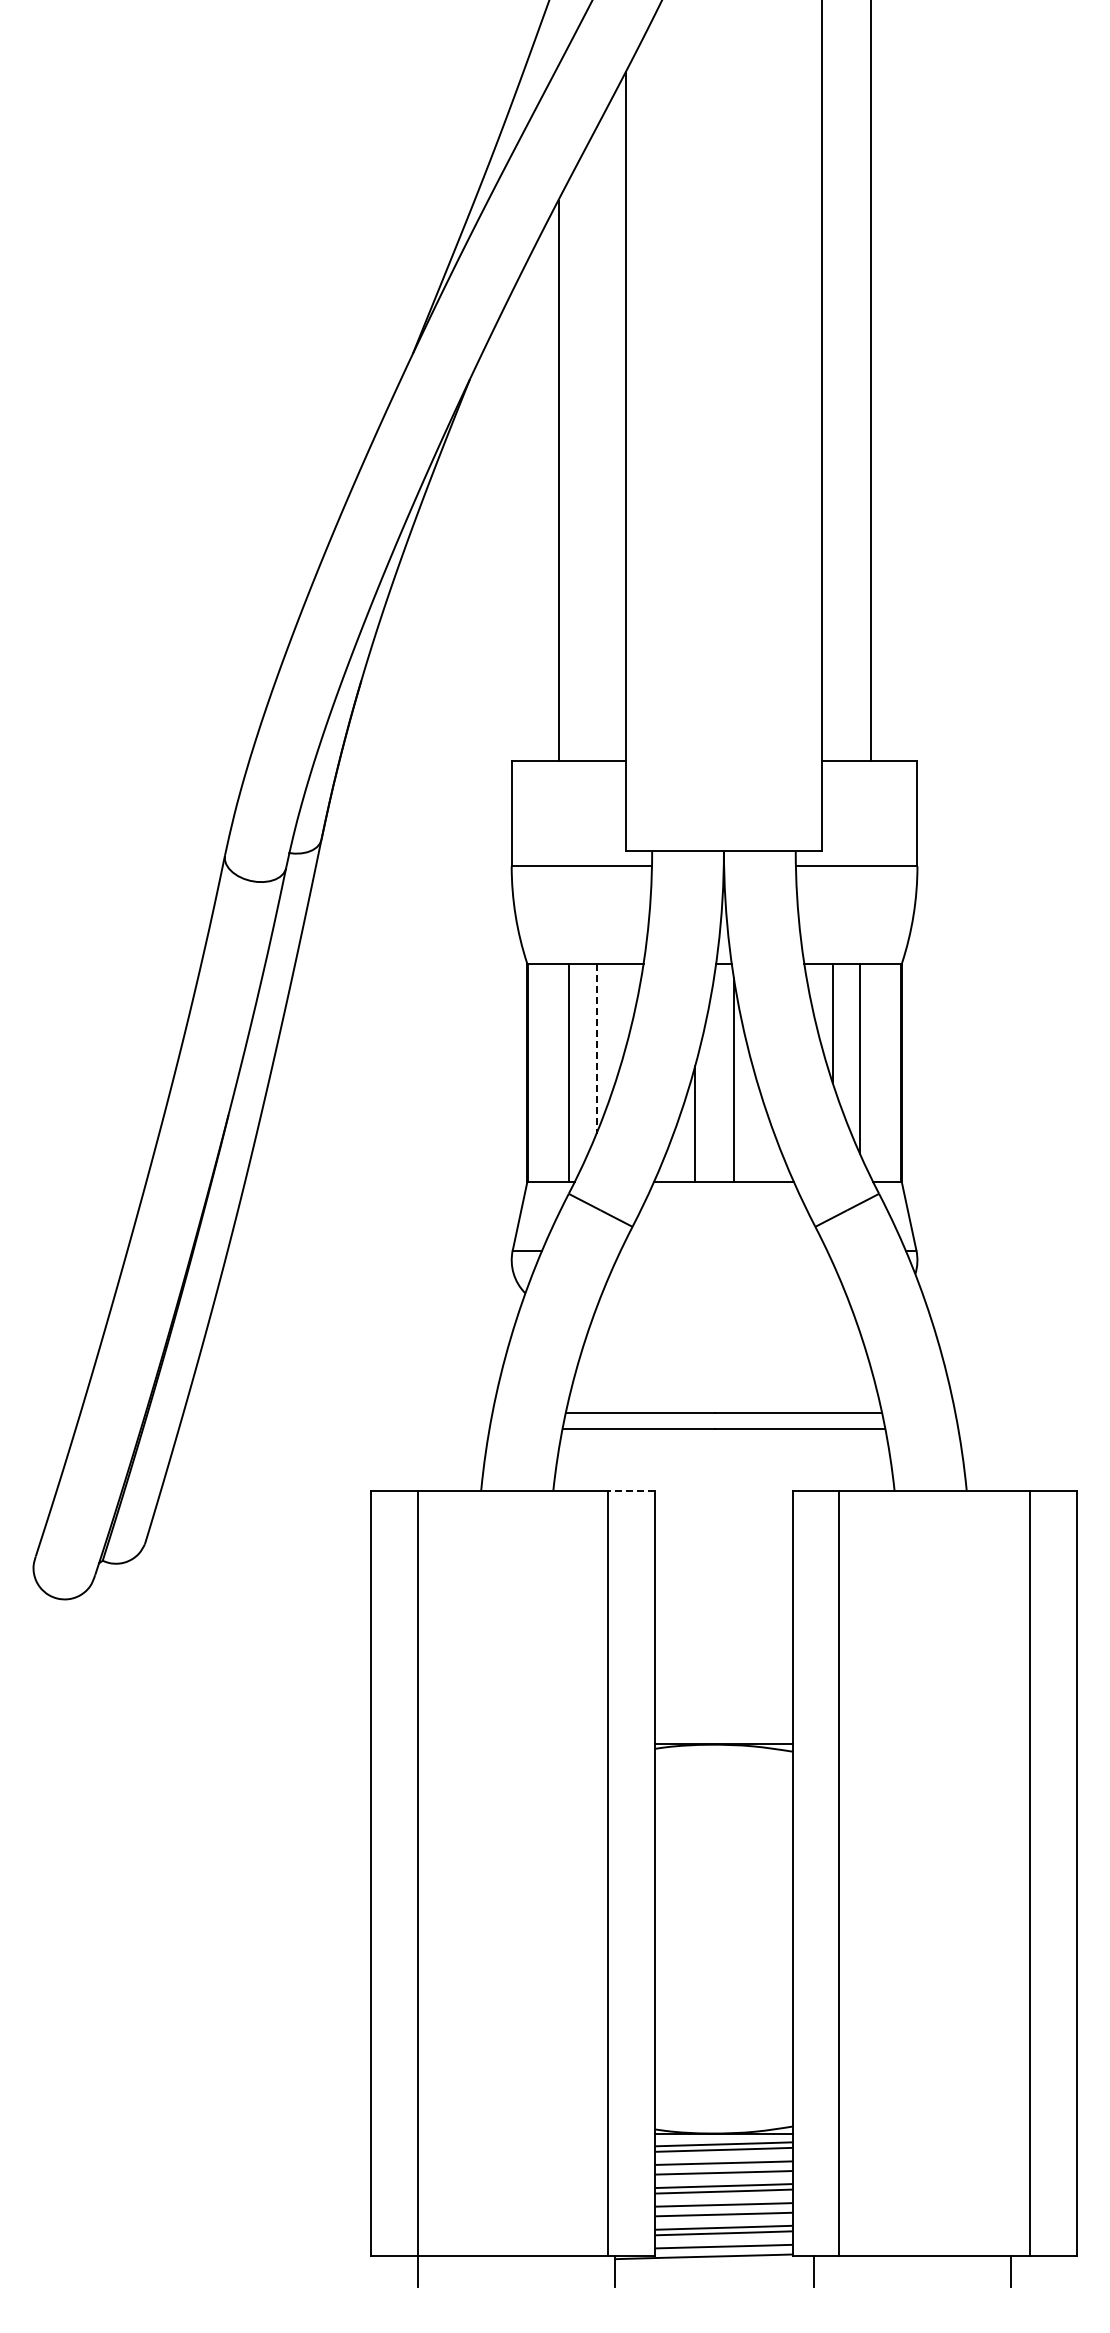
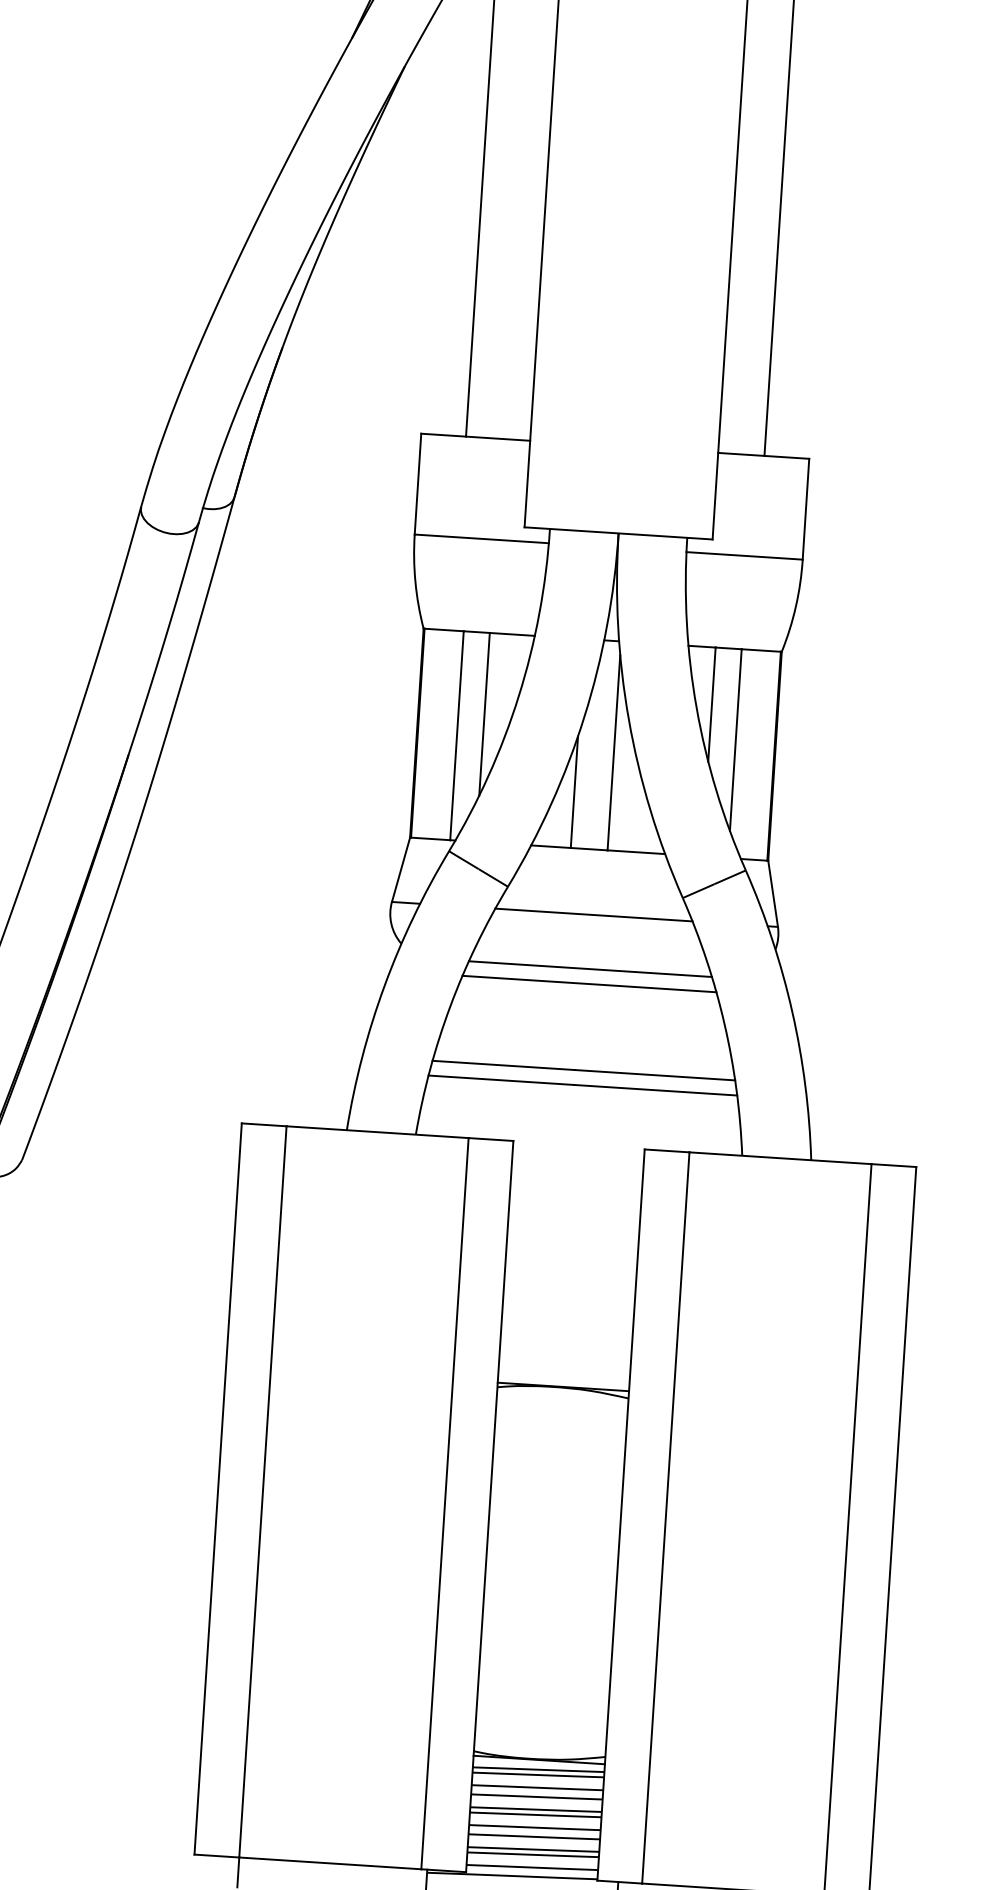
line: (596, 1049) -> (484, 714), dashed -> solid
line: (723, 1250) -> (593, 914), added
line: (723, 1307) -> (589, 969), added
line: (723, 1322) -> (589, 983), added
line: (631, 1491) -> (490, 1139), dashed -> solid

